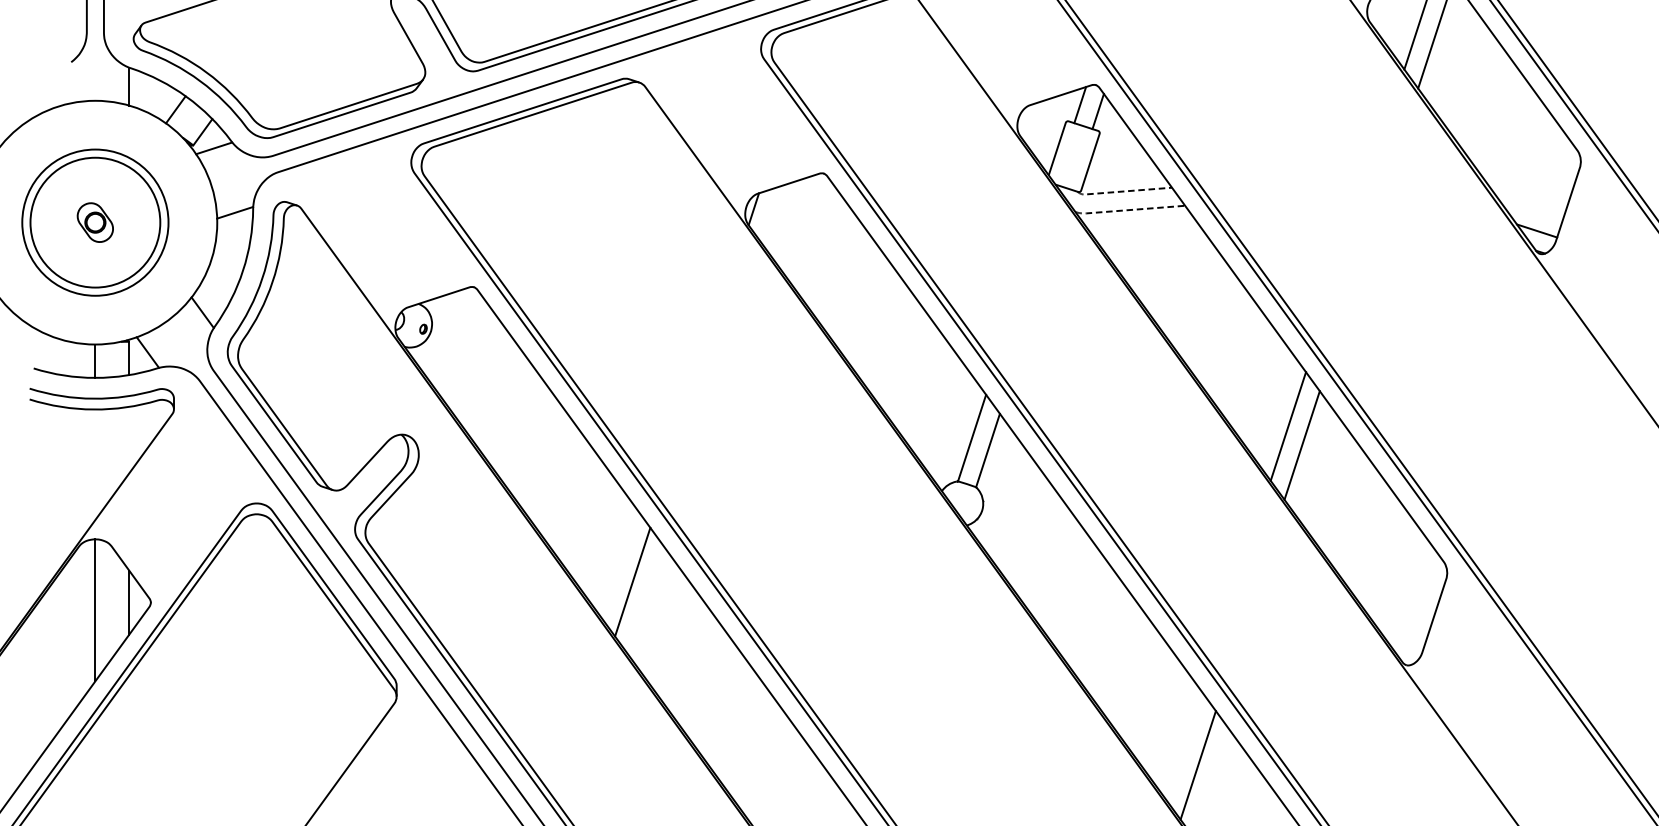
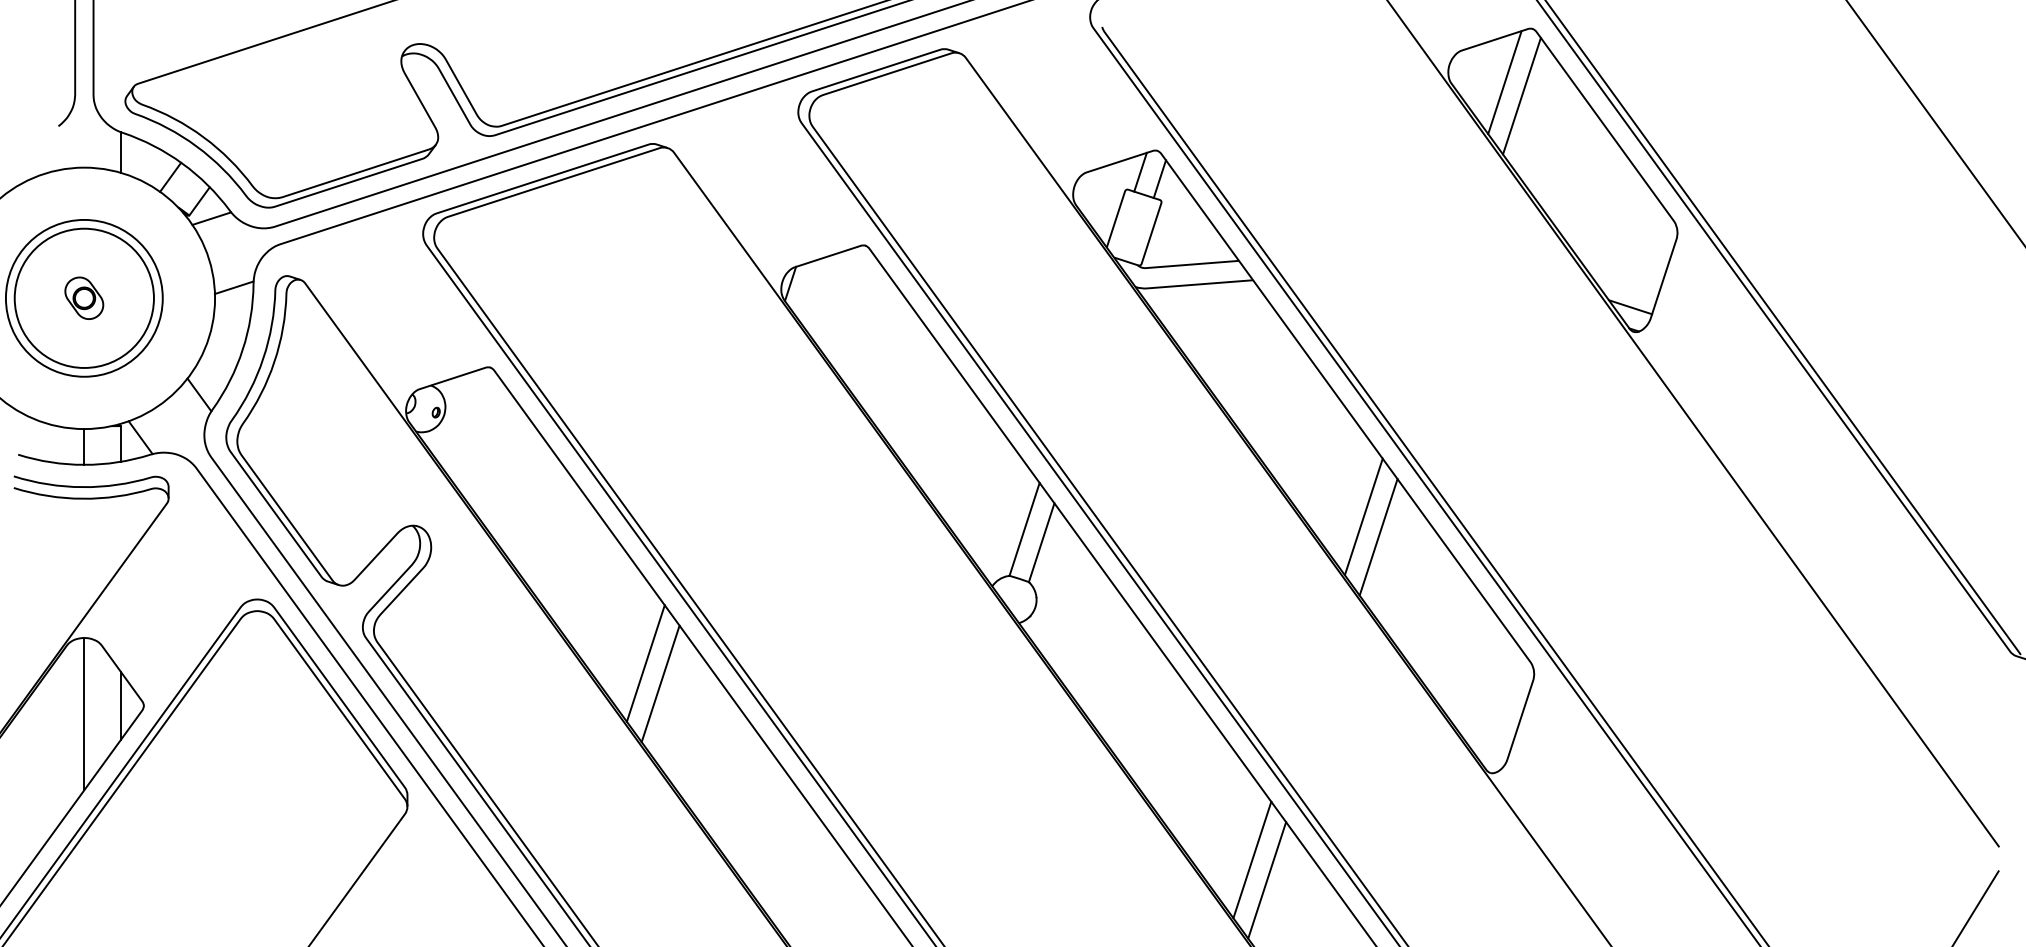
line: (1121, 192) -> (1184, 265), dashed -> solid
line: (1128, 209) -> (1192, 284), dashed -> solid
line: (618, 563) -> (645, 663), added
line: (1184, 745) -> (1252, 859), added

